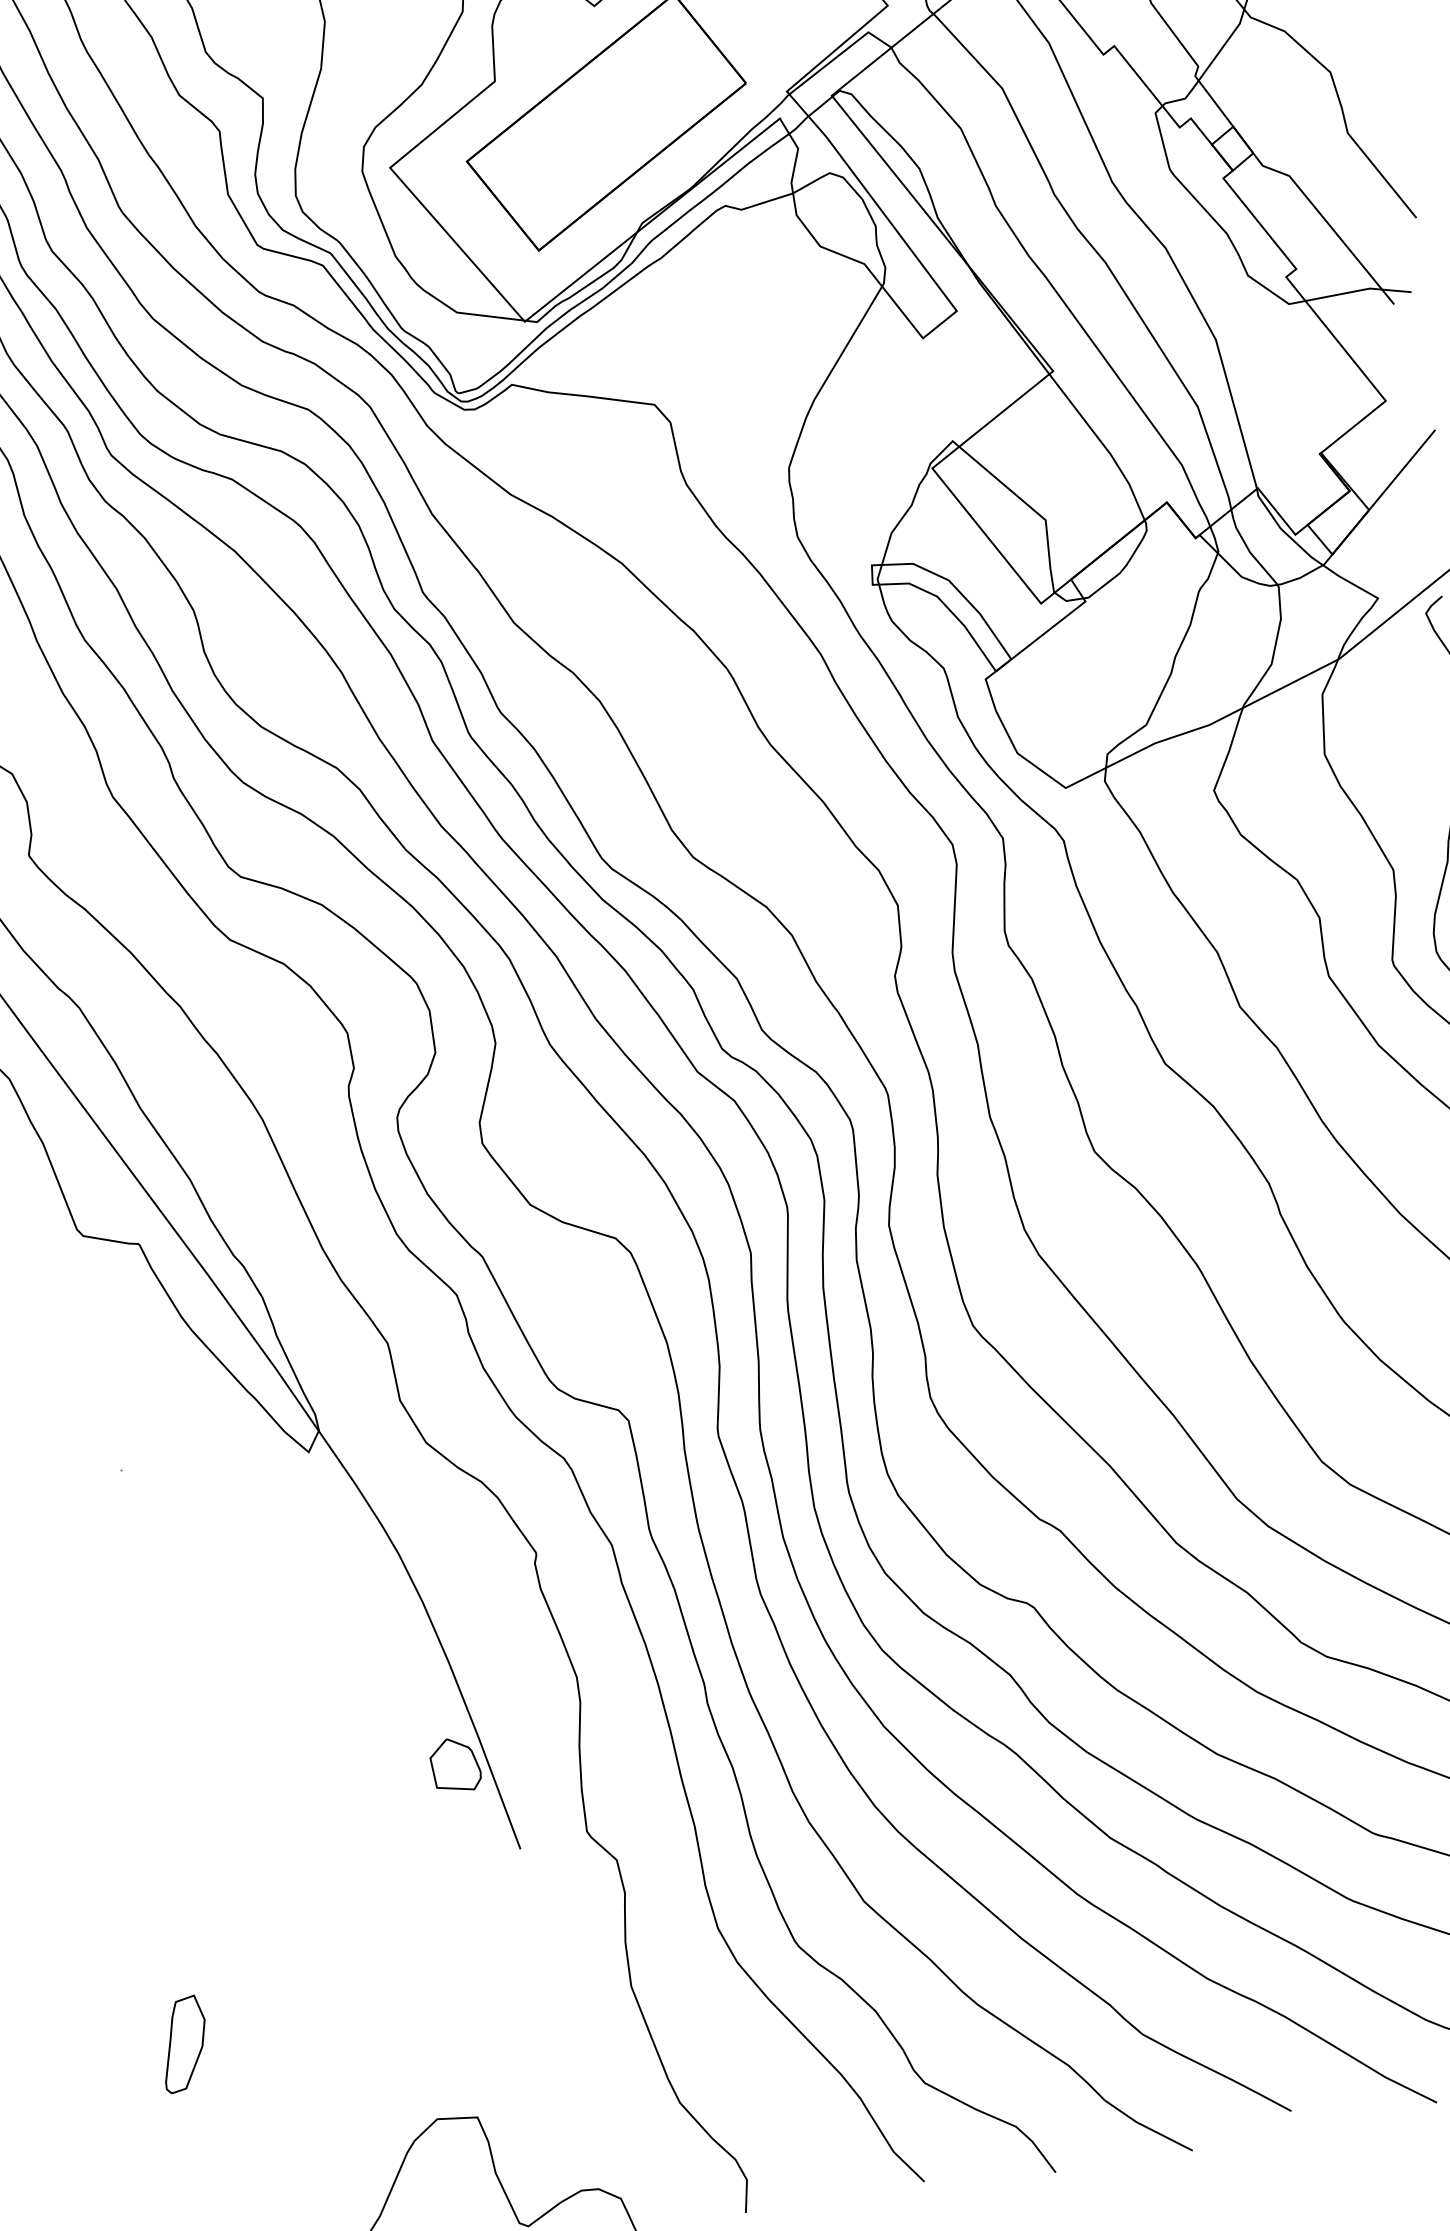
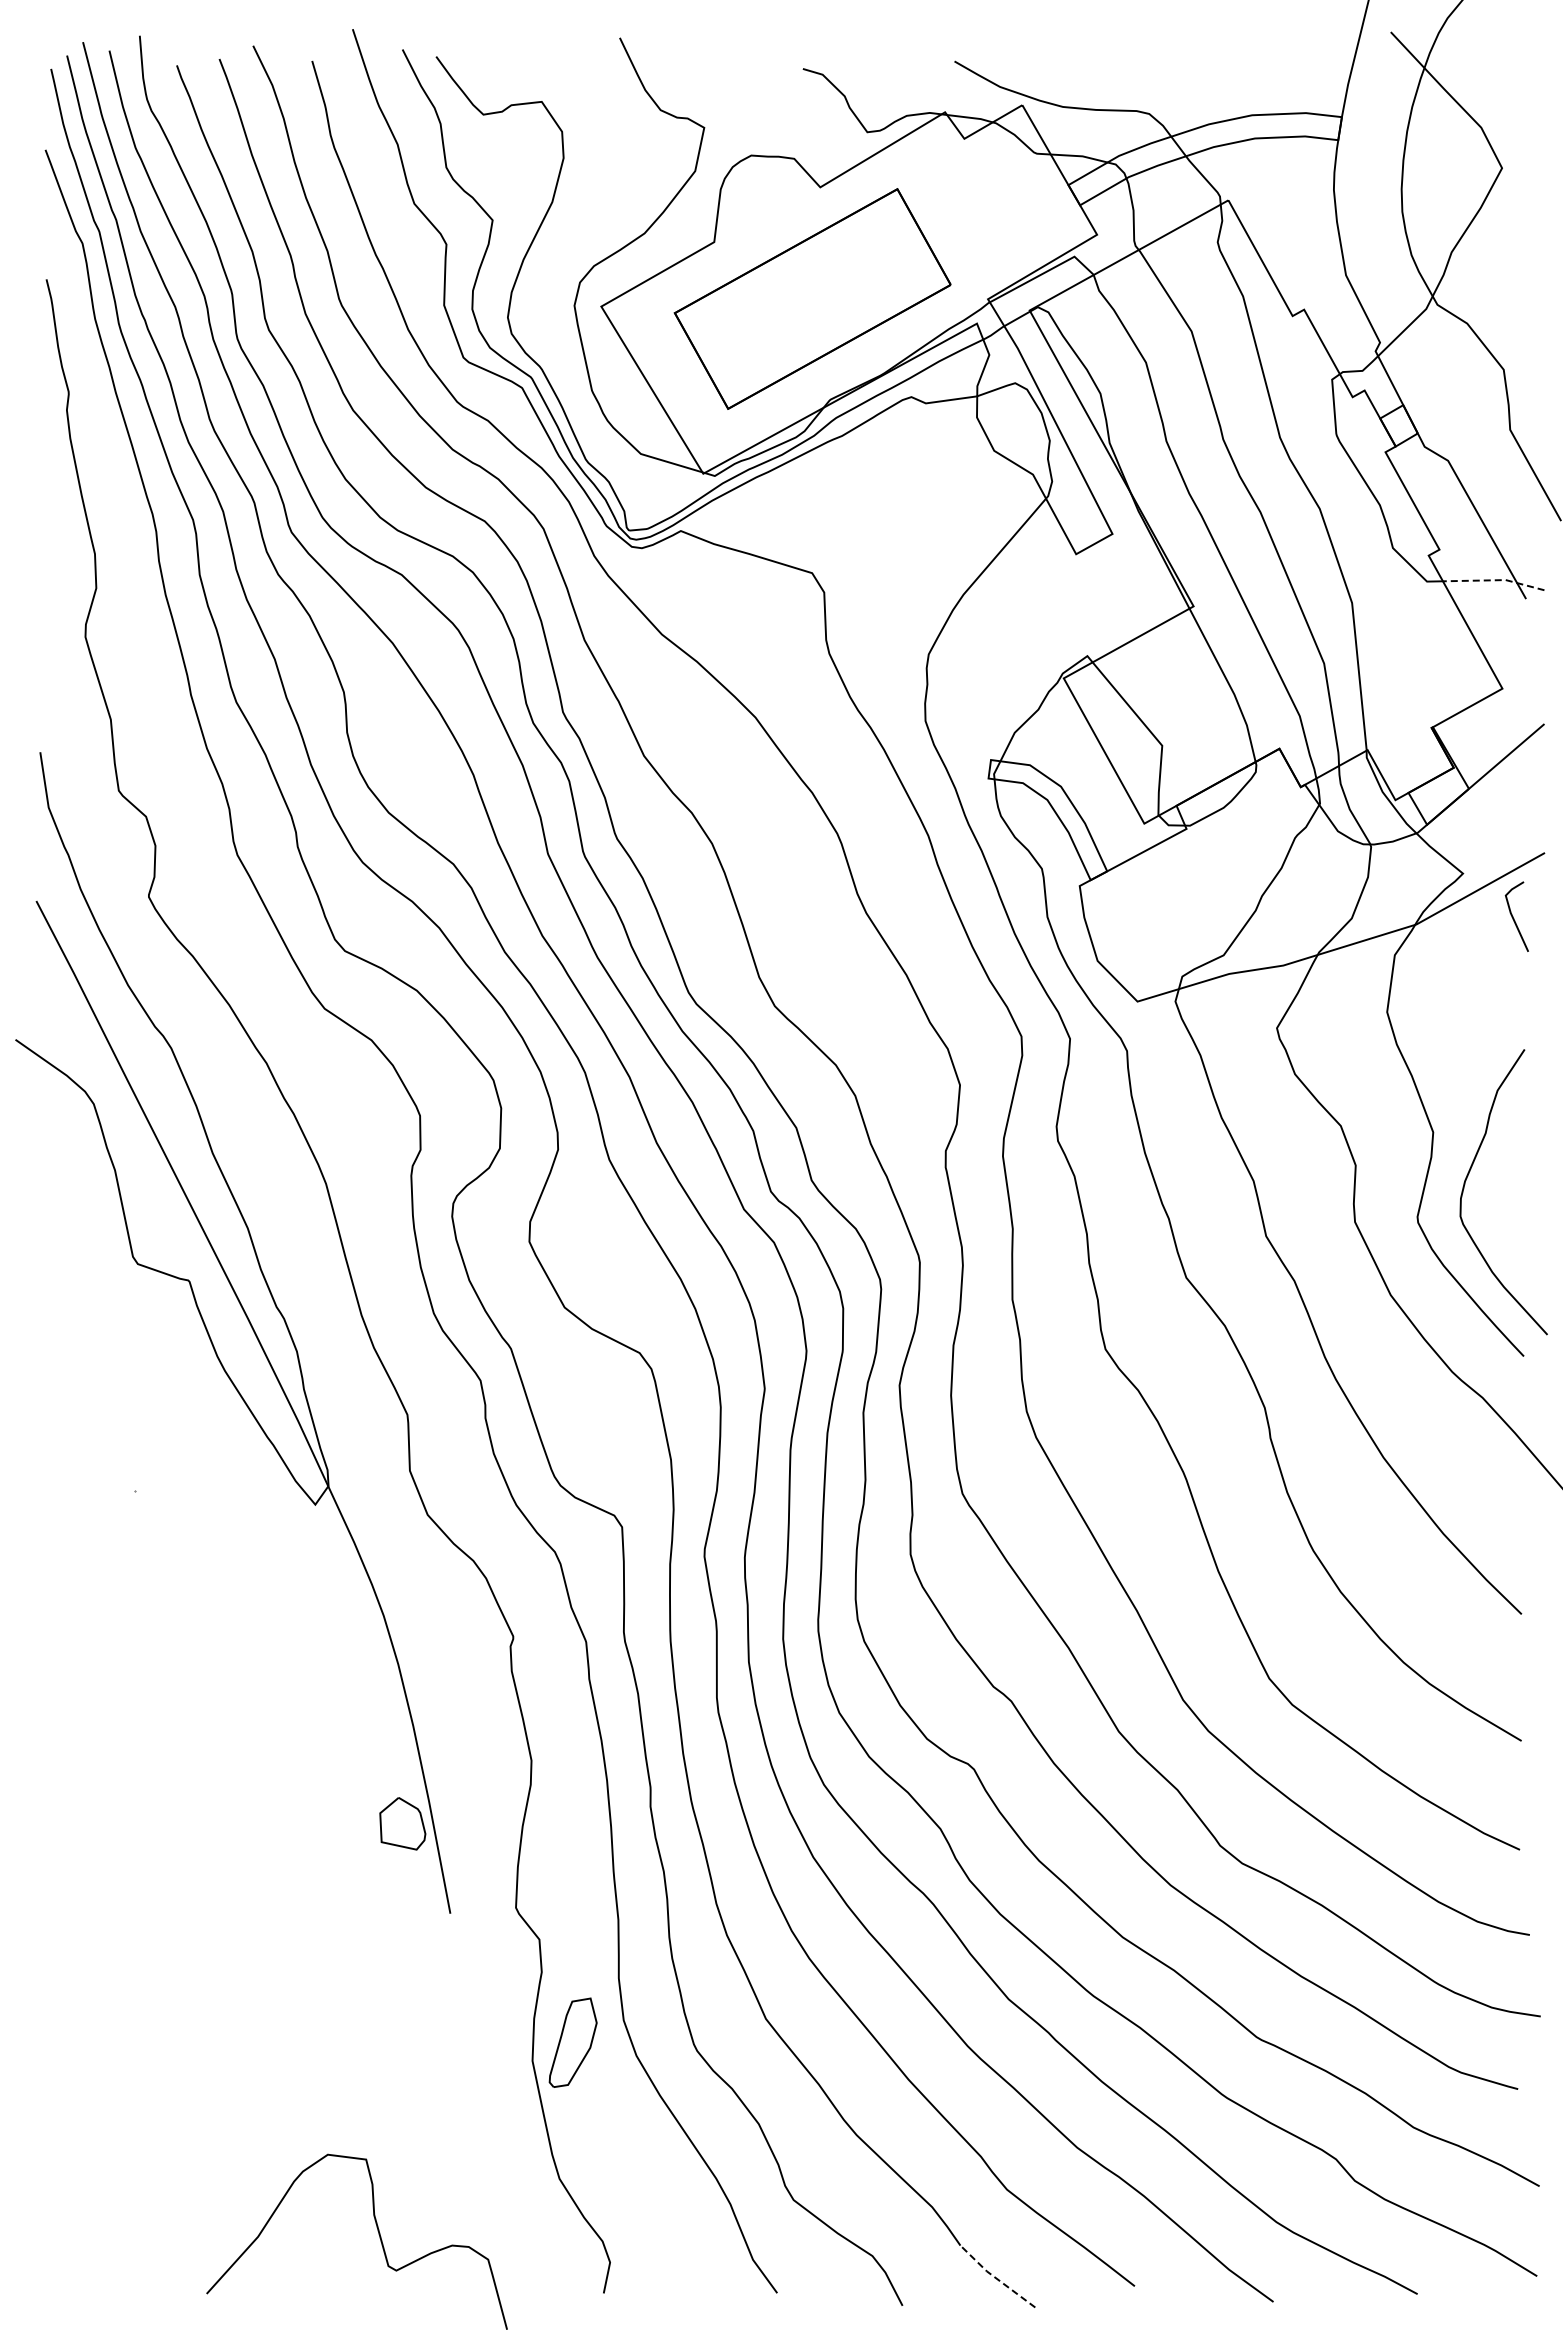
line: (1358, 291) -> (1494, 580), solid -> dashed
part: (183, 2044) -> (572, 2042), moved
line: (1146, 2126) -> (995, 2277), solid -> dashed

